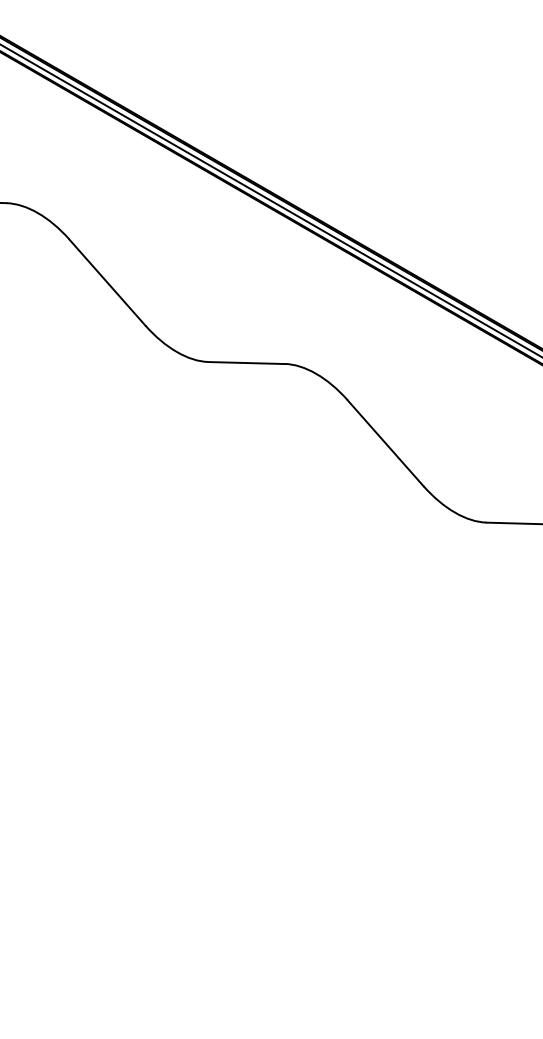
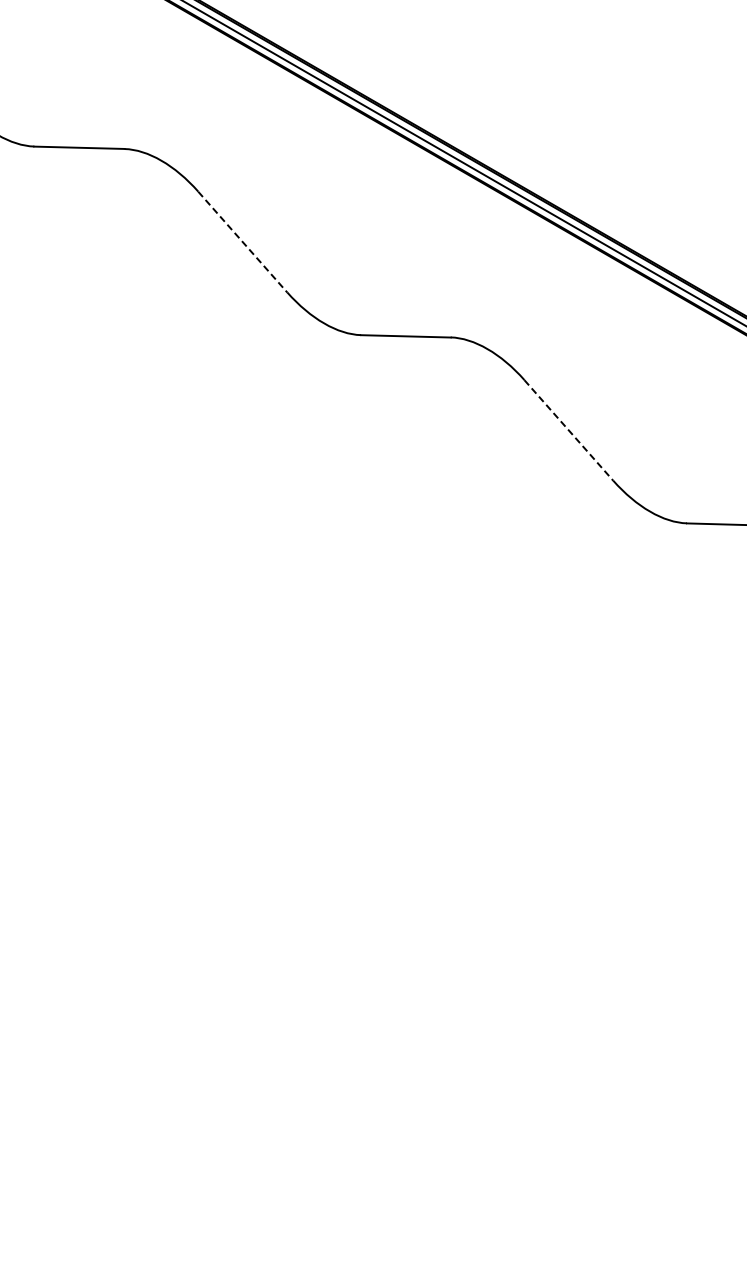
line: (108, 282) -> (243, 242), solid -> dashed
line: (386, 443) -> (569, 430), solid -> dashed

